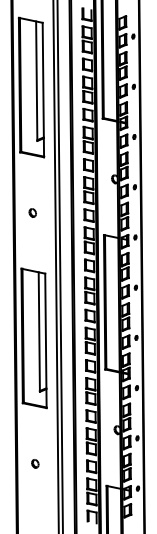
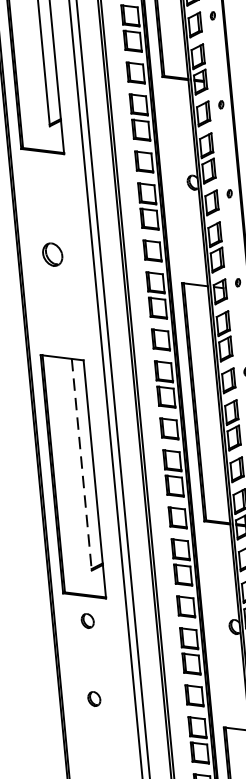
part: (32, 212) -> (51, 253), size x1.6
line: (39, 332) -> (82, 465), solid -> dashed
part: (35, 419) -> (88, 620), added

